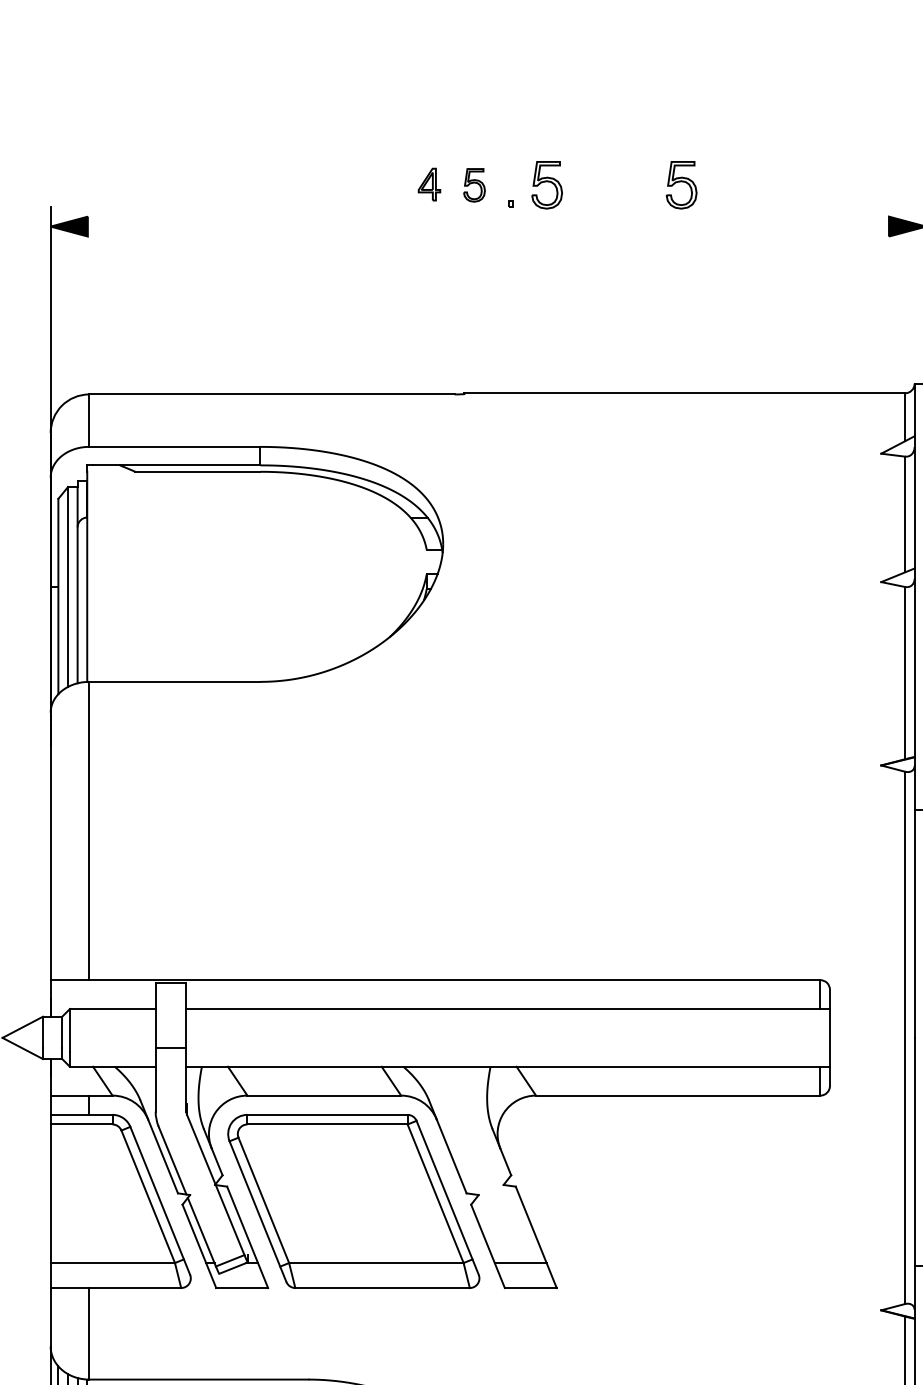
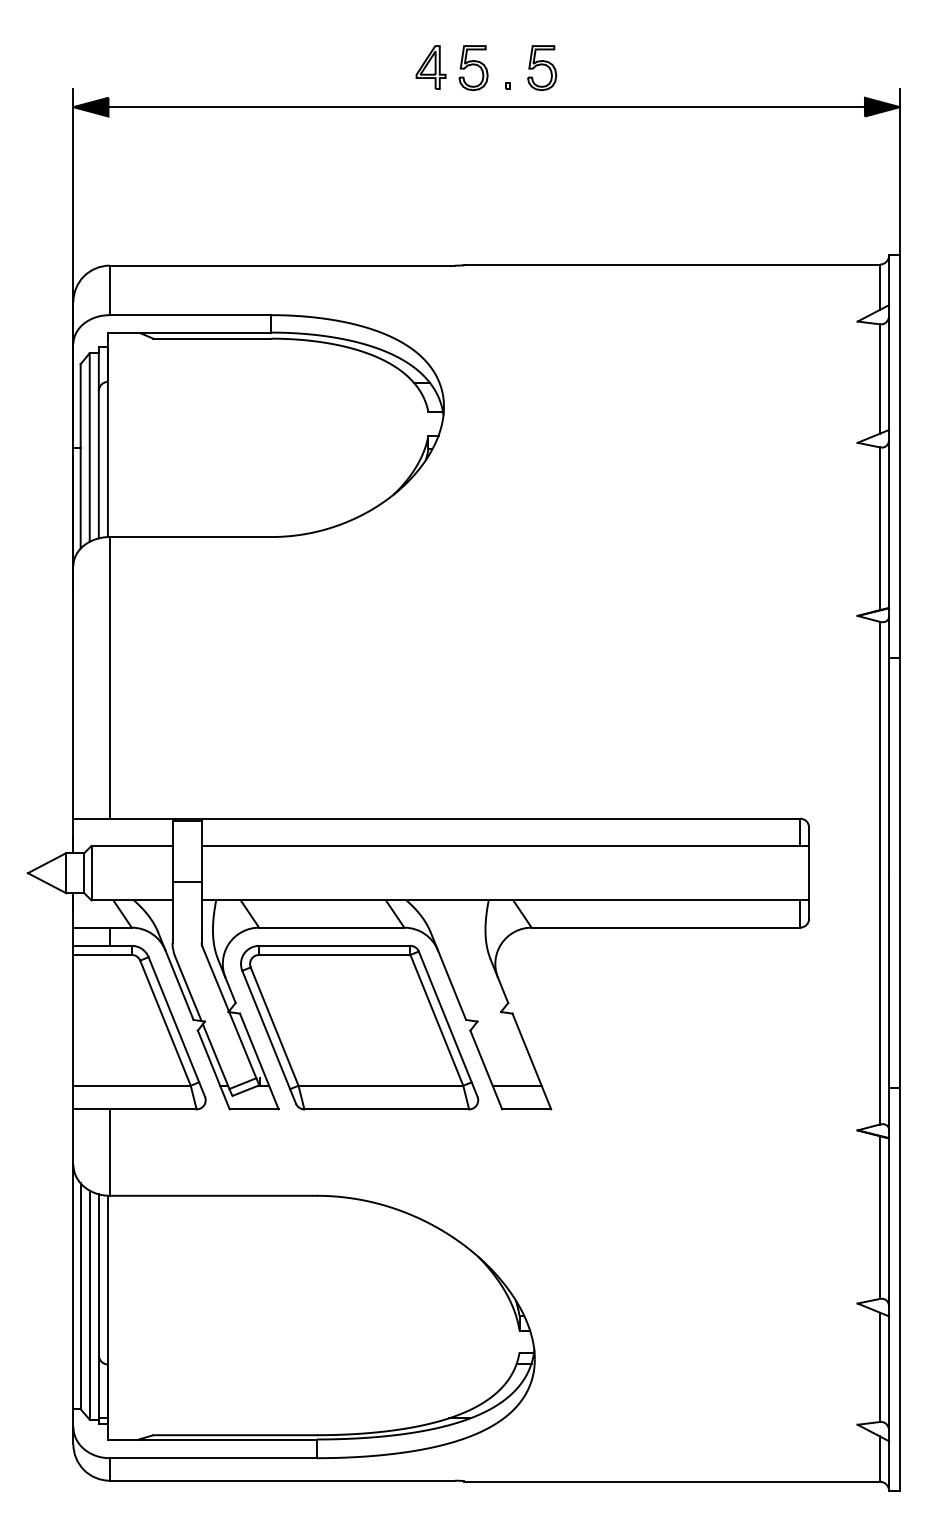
part: (428, 184) -> (430, 67), size x1.43
part: (474, 185) -> (473, 68), size x1.43
part: (682, 185) -> (669, 68), removed
line: (488, 226) -> (486, 107), added

